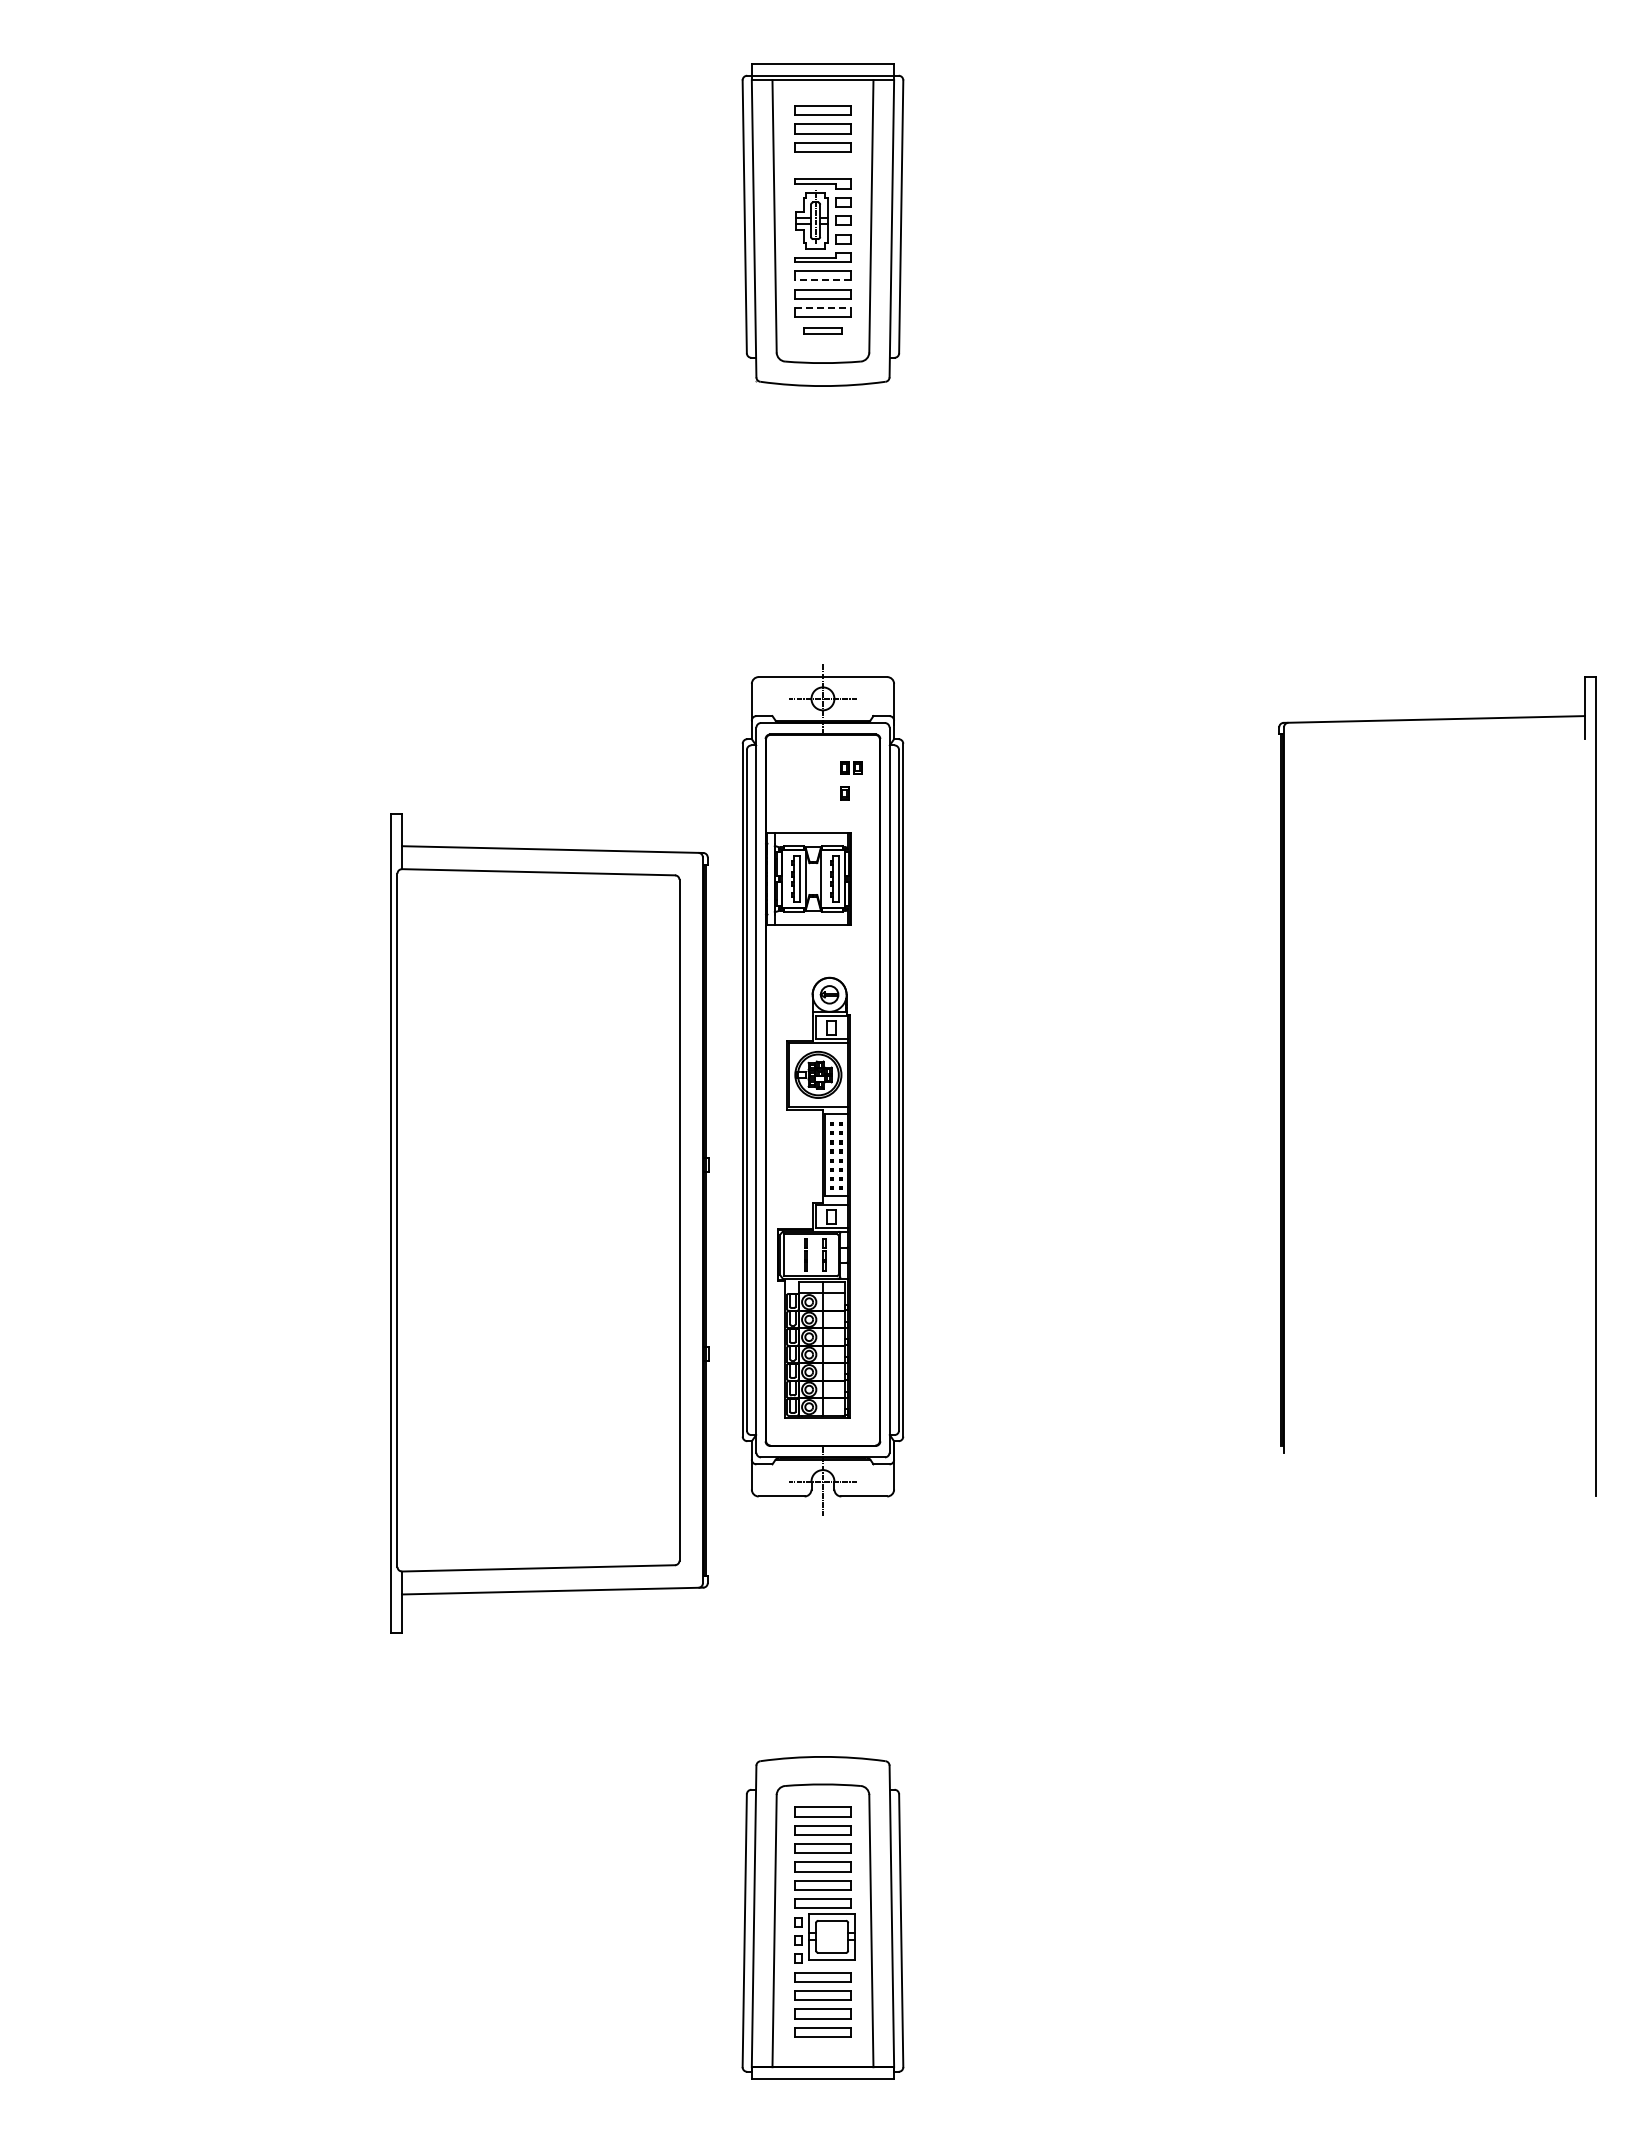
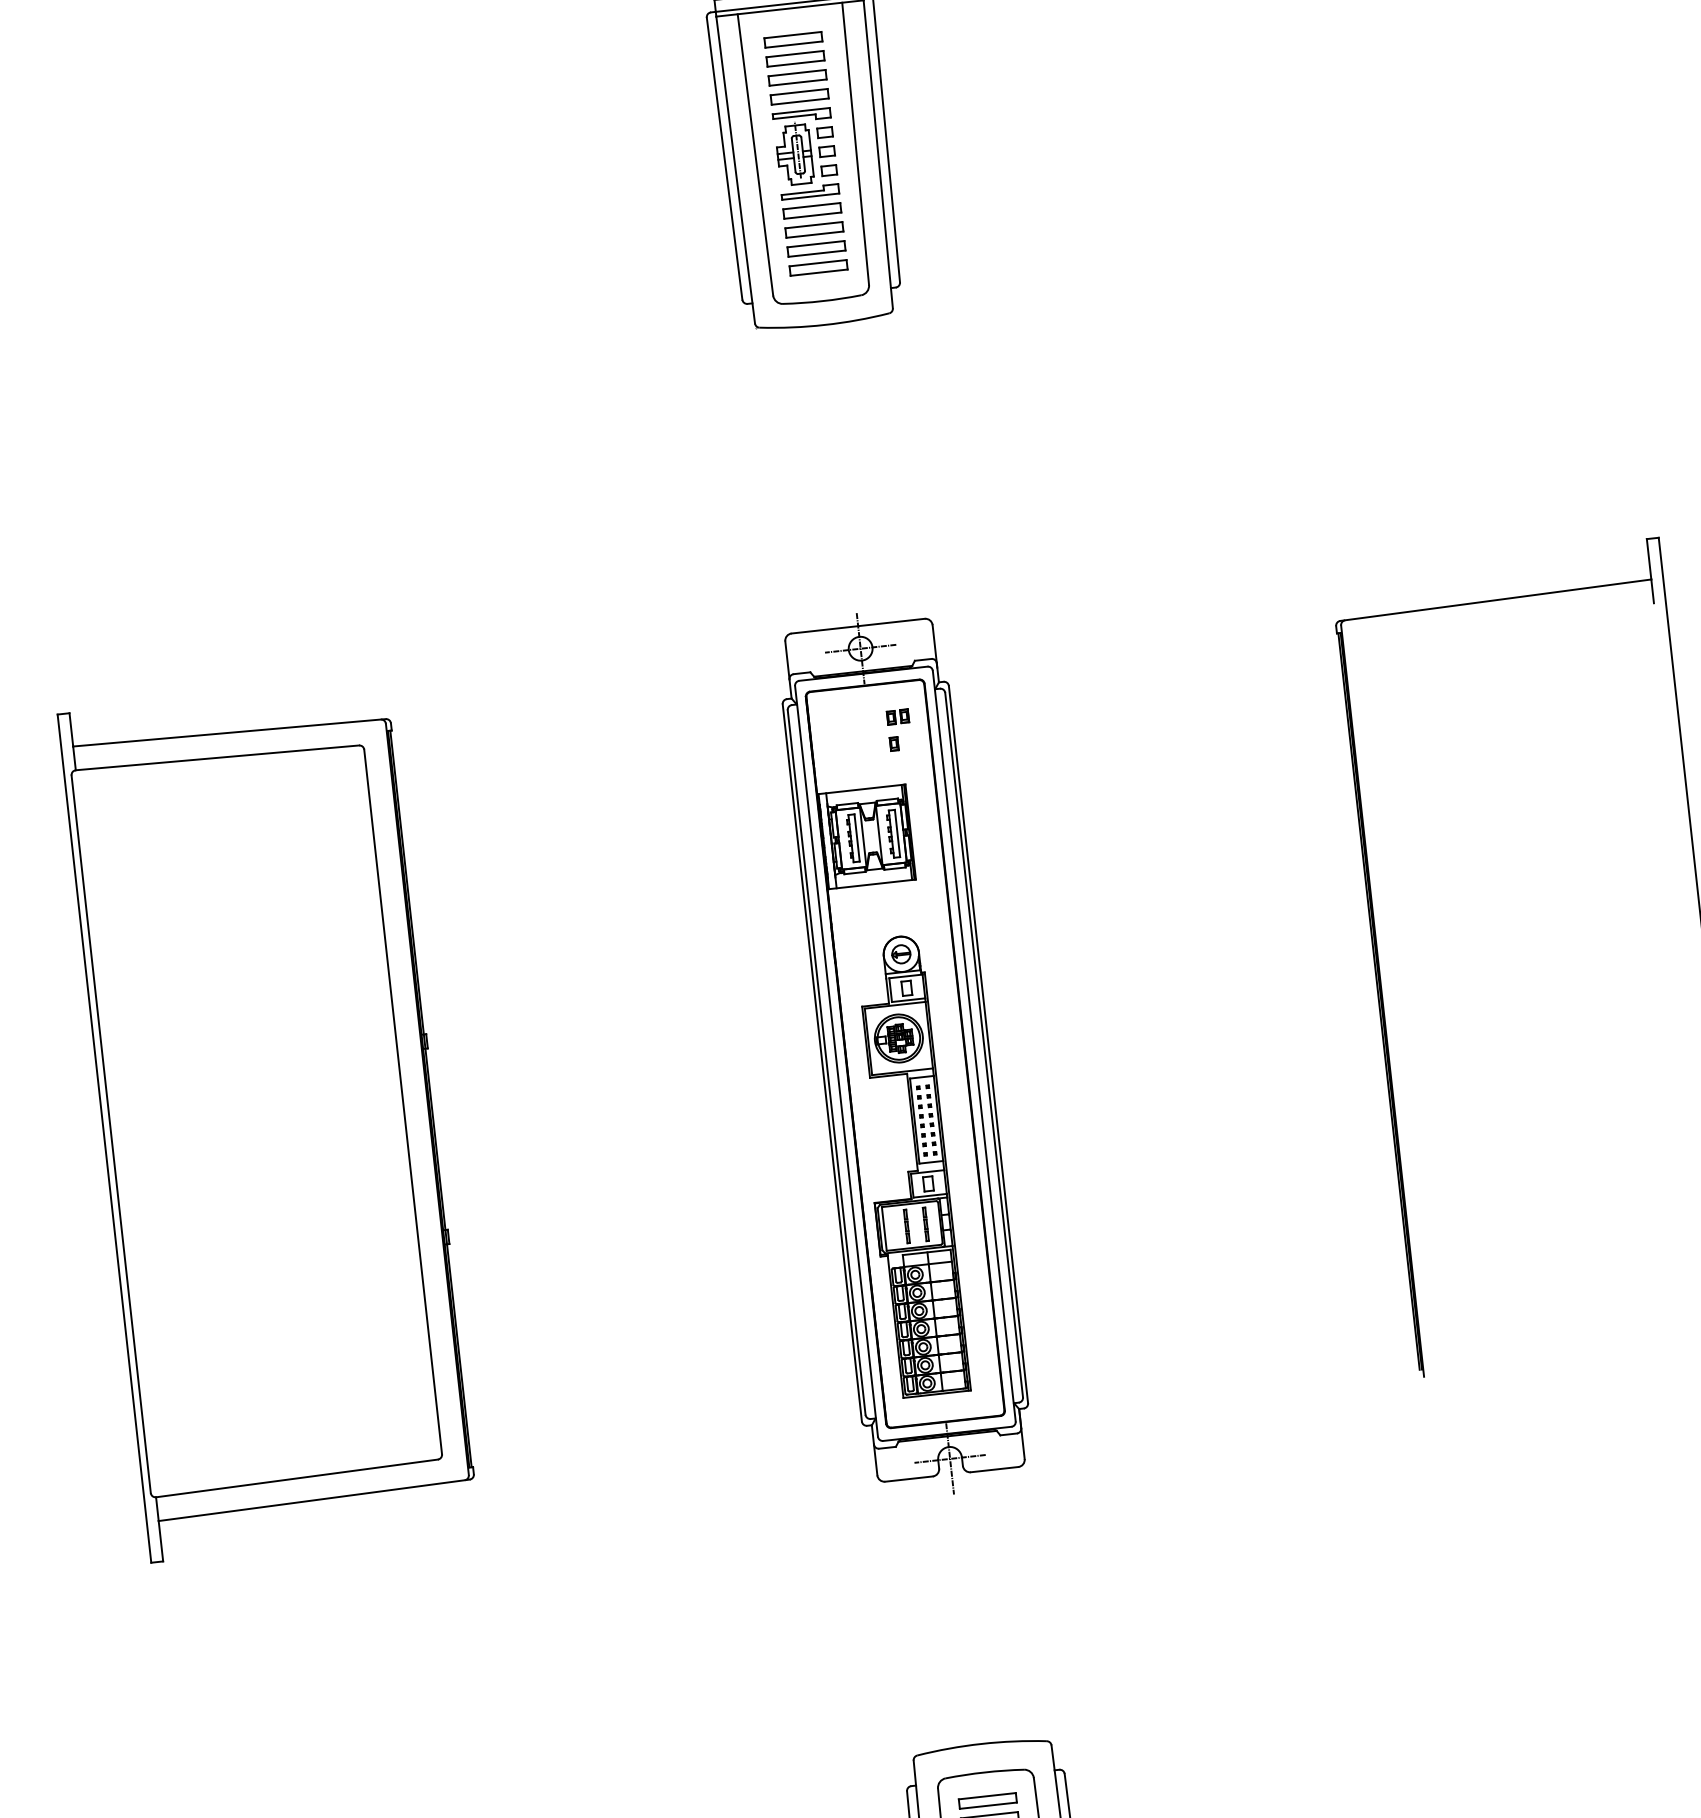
part: (822, 165) -> (799, 96), added
line: (822, 280) -> (812, 215), dashed -> solid
line: (822, 308) -> (815, 244), dashed -> solid
part: (822, 330) -> (818, 267), size x1.43
part: (549, 1223) -> (268, 1120), moved

